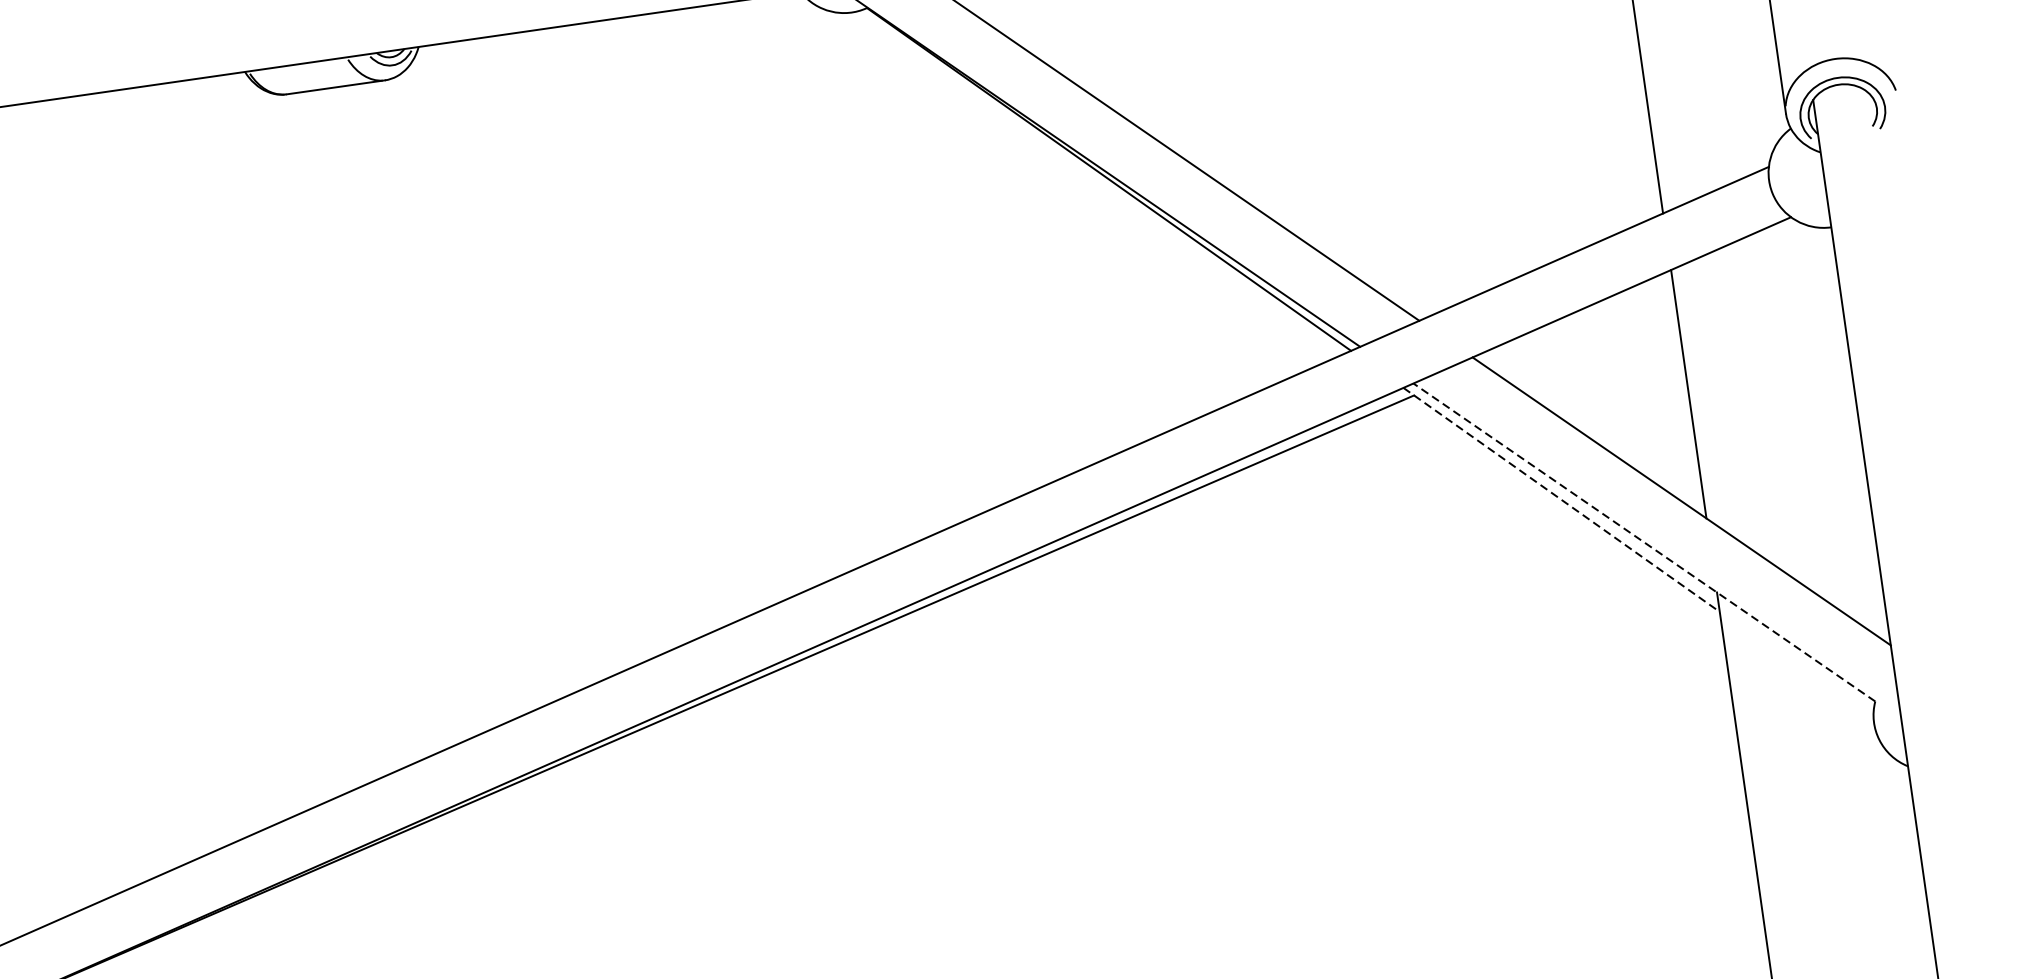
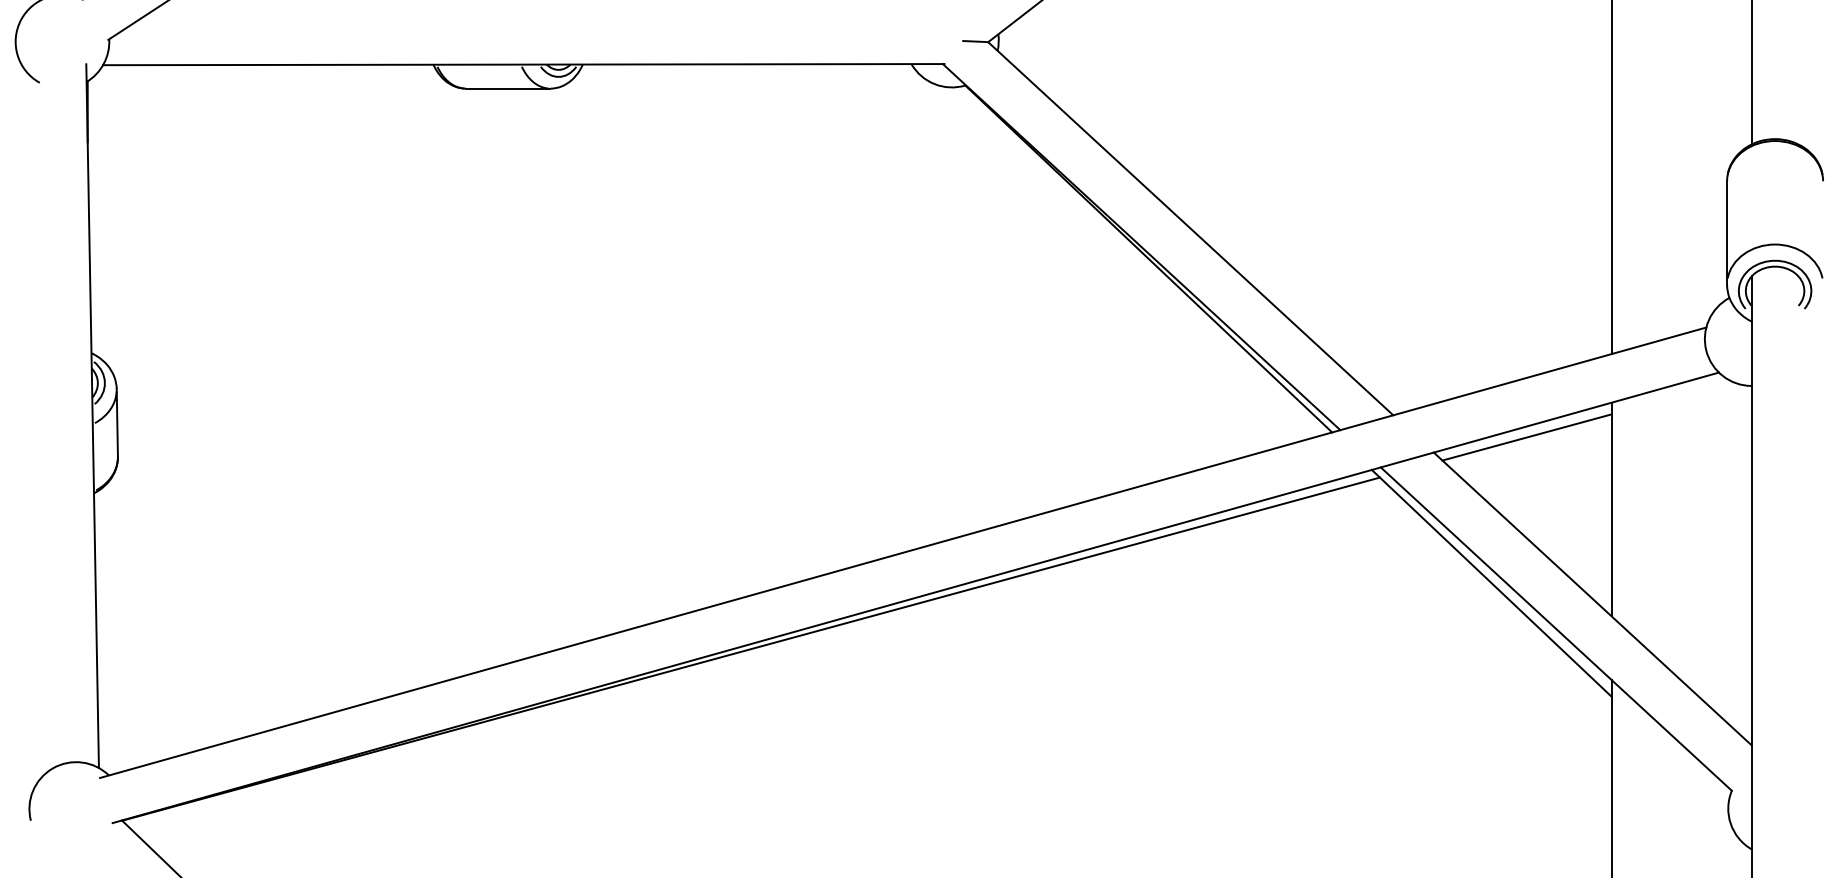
line: (1577, 324) -> (1526, 437), added
line: (1561, 500) -> (1491, 583), dashed -> solid
line: (1644, 542) -> (1556, 629), dashed -> solid

